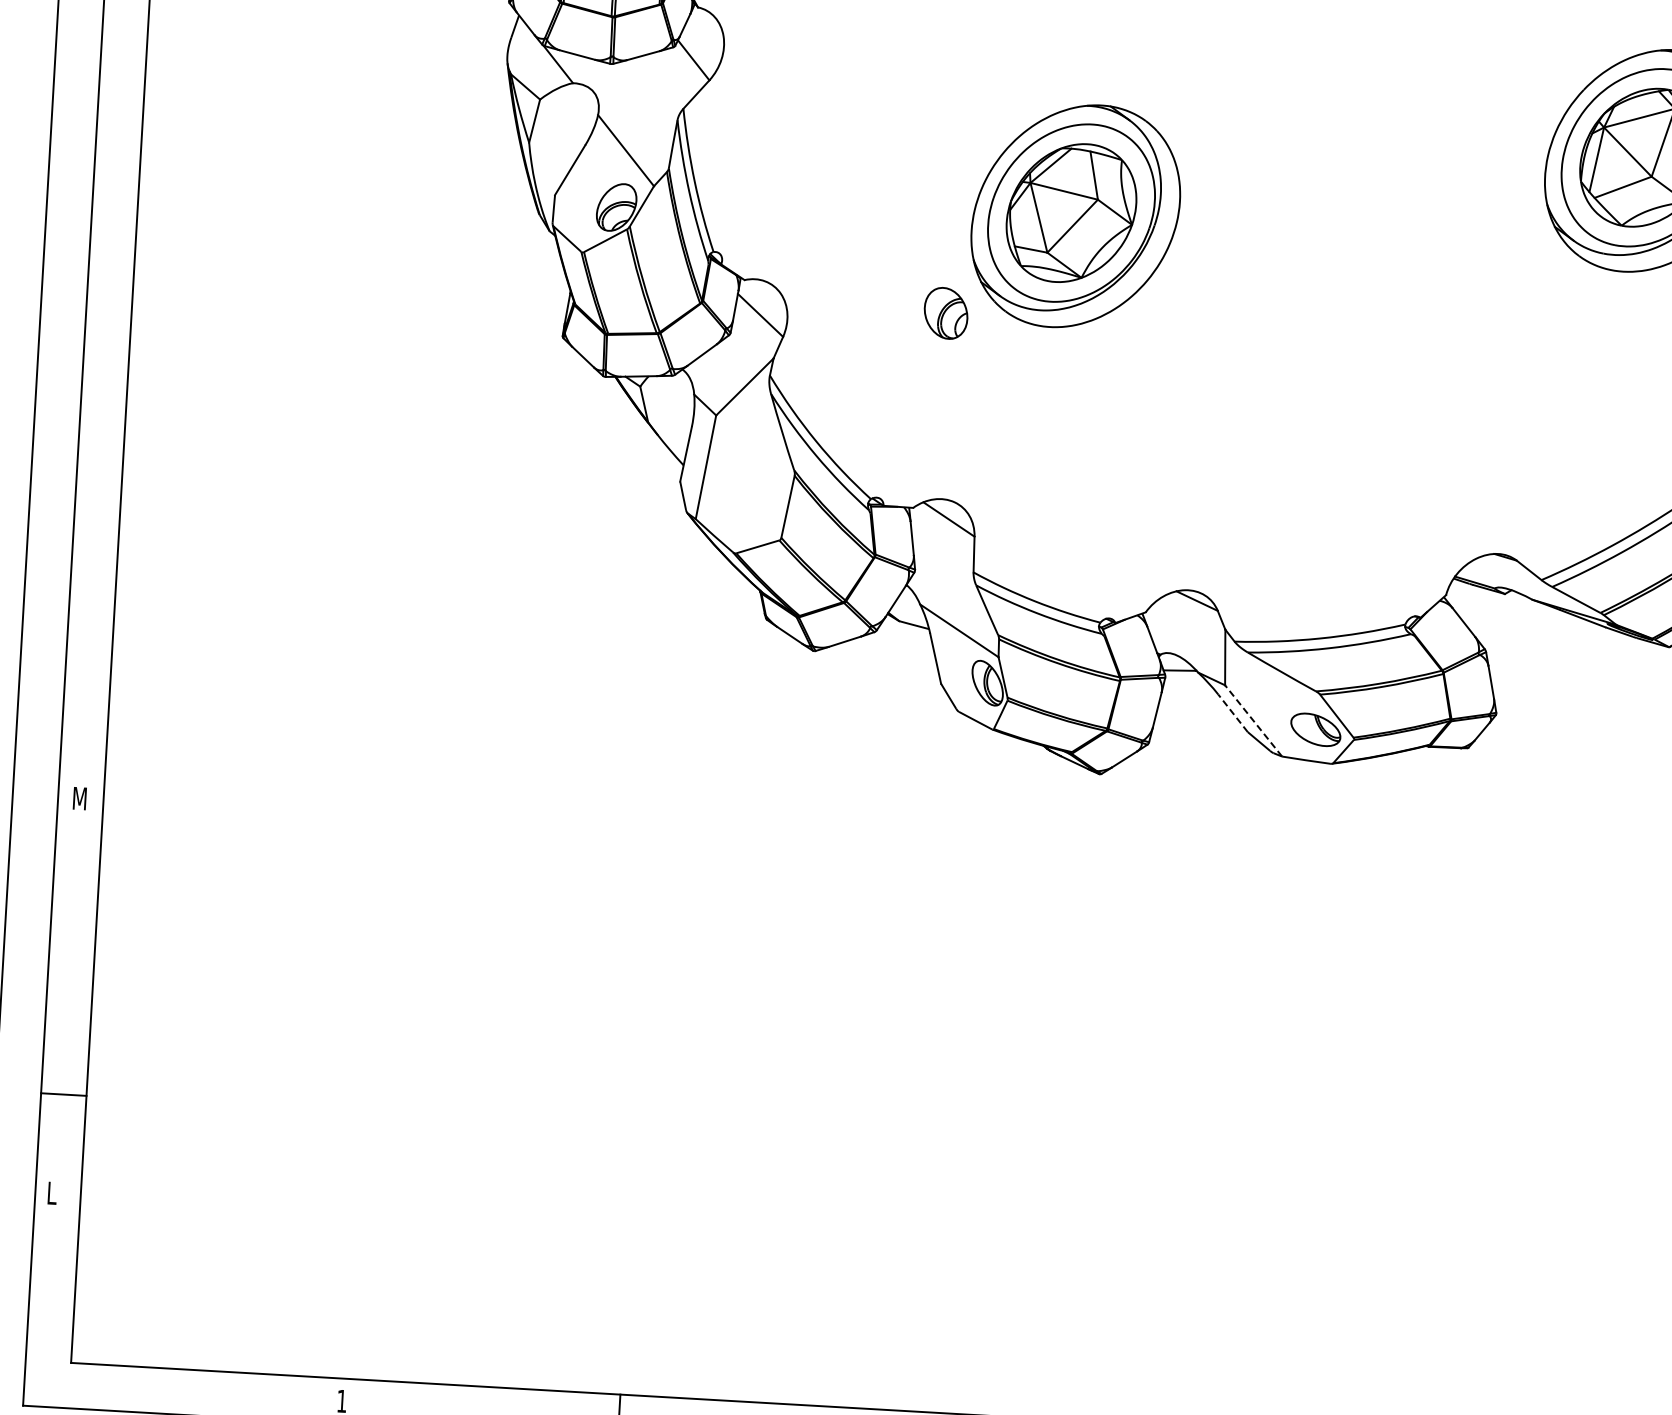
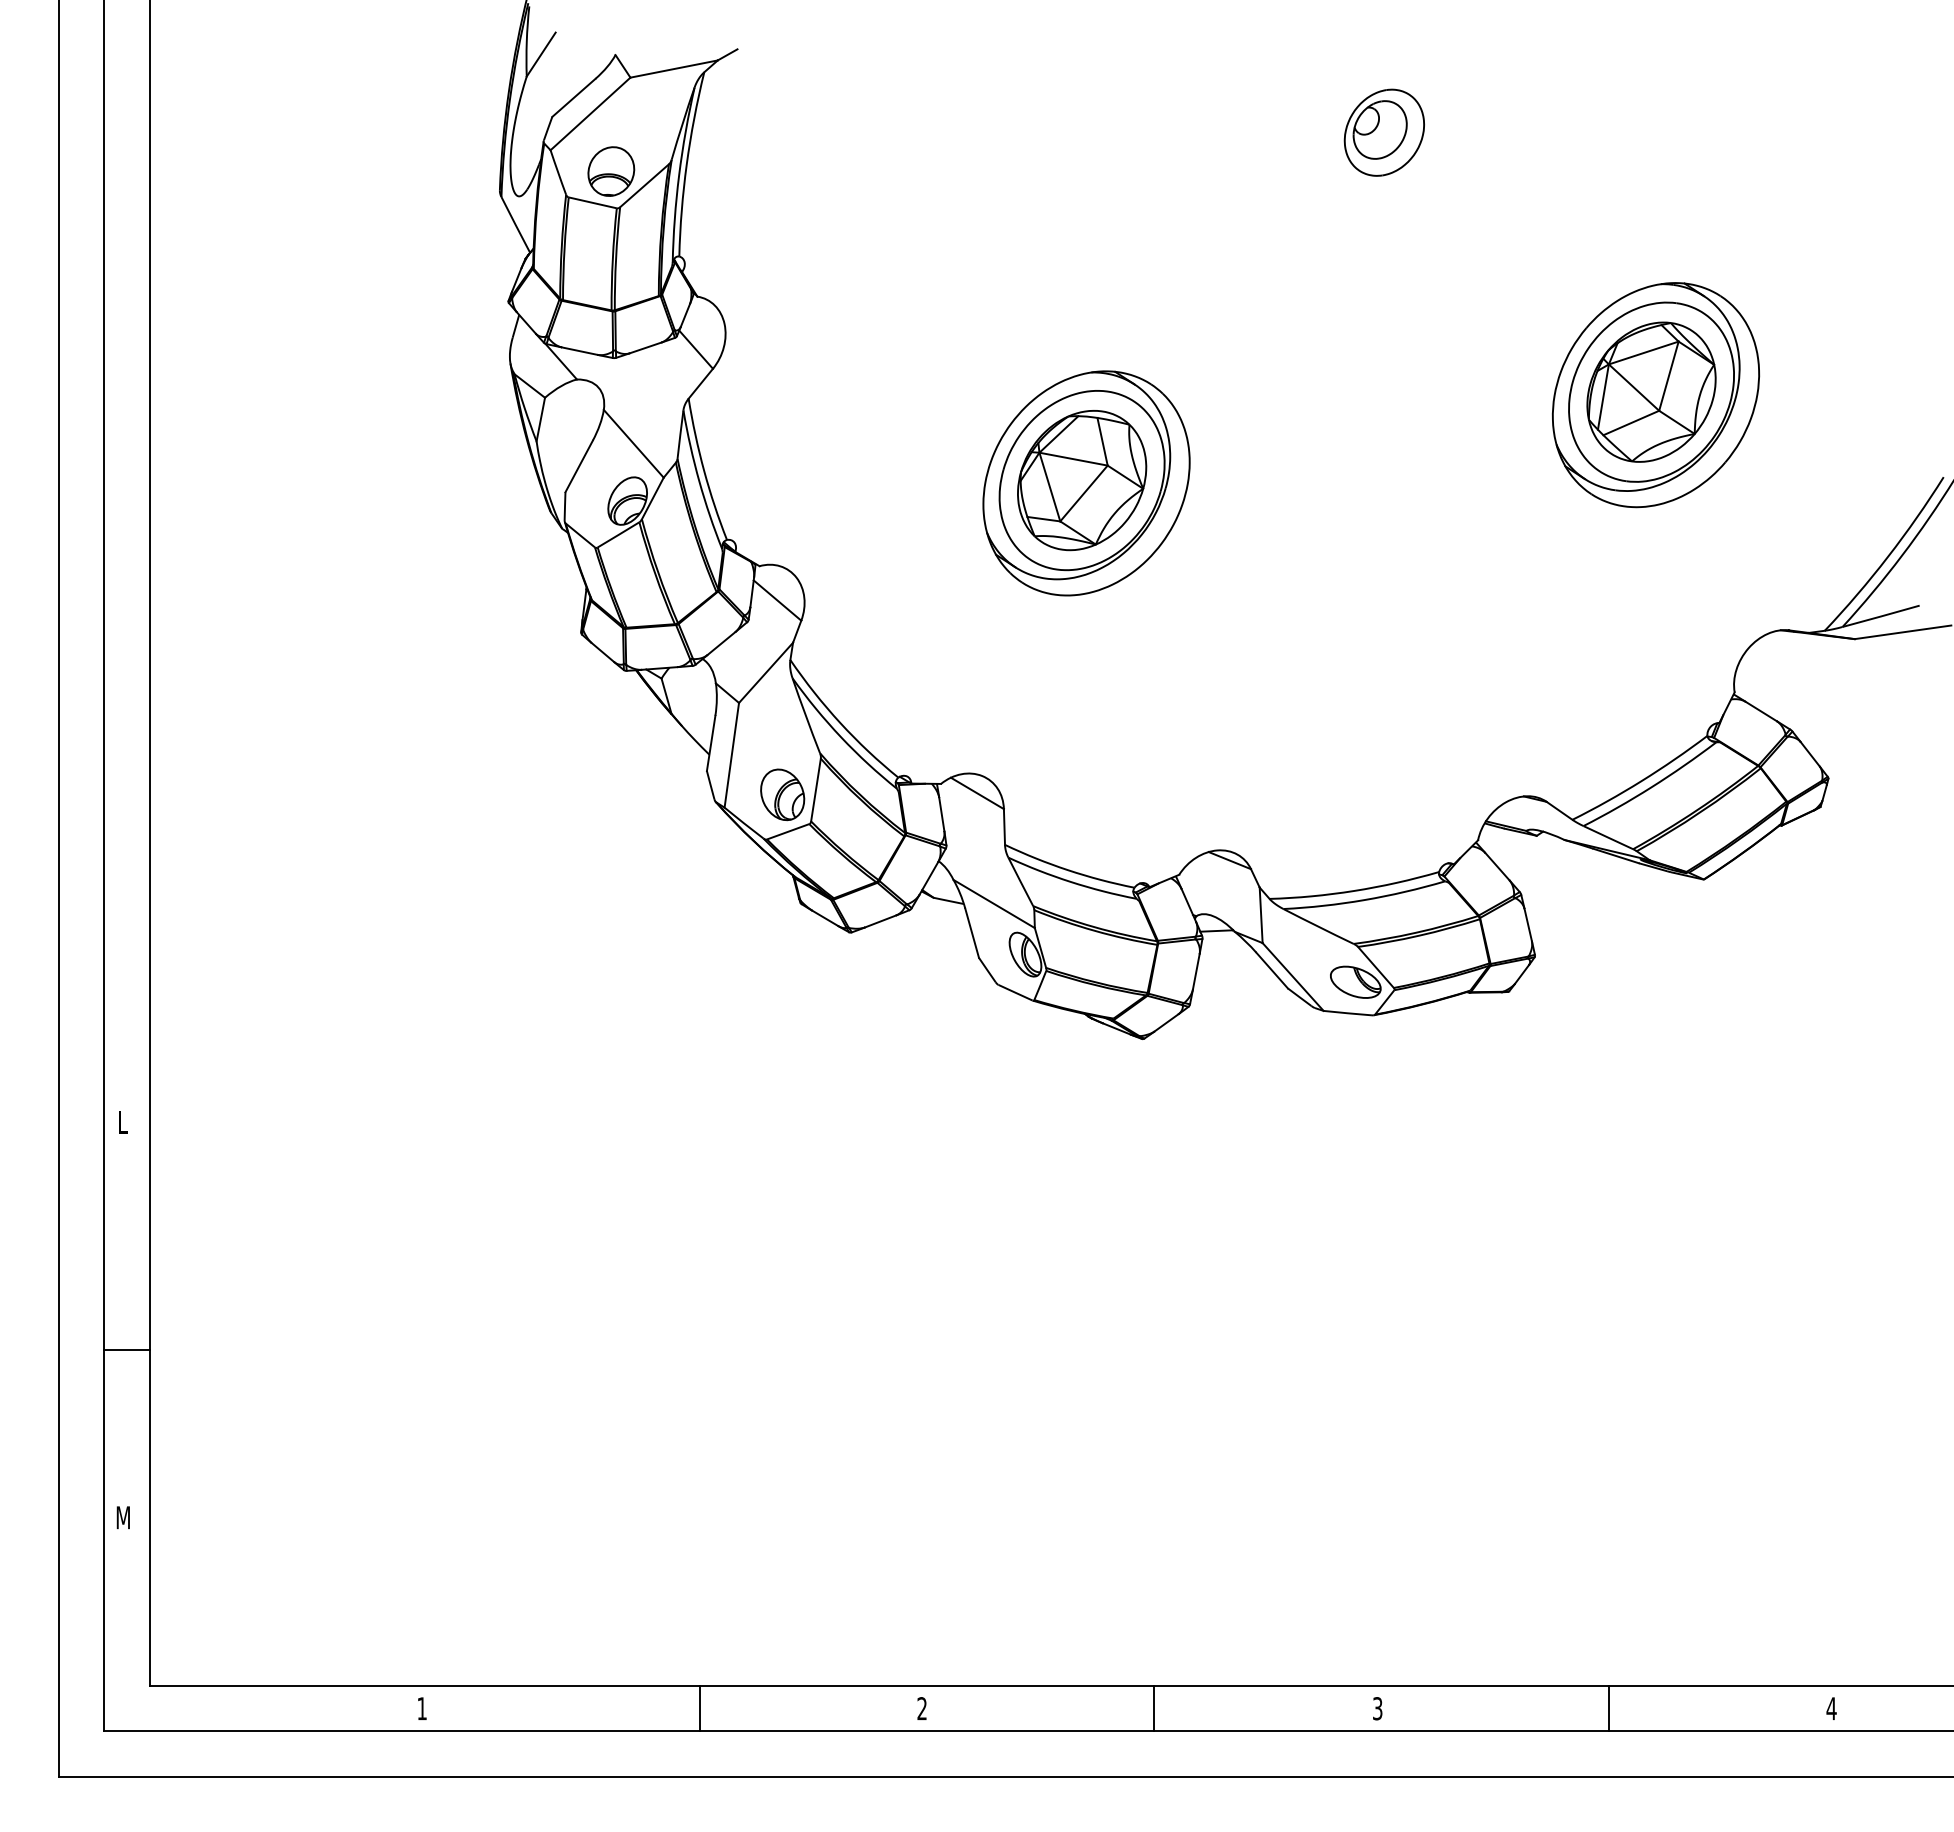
part: (945, 313) -> (782, 794), moved
line: (1233, 713) -> (1272, 970), dashed -> solid
line: (1253, 721) -> (1293, 977), dashed -> solid
text: (79, 797) -> (125, 1121), M -> L
line: (63, 1094) -> (126, 1349), moved
text: (53, 1193) -> (122, 1517), L -> M

